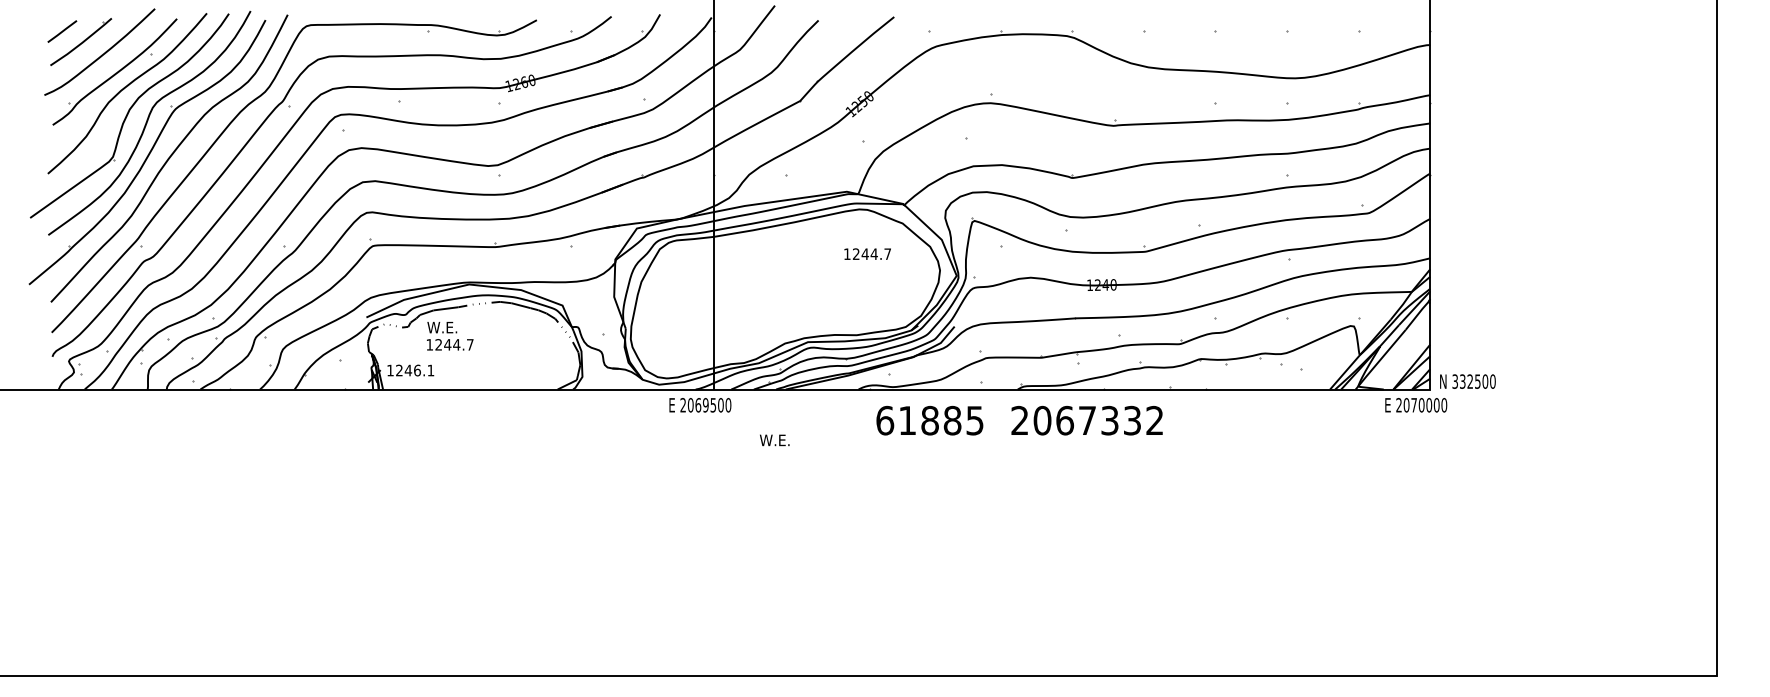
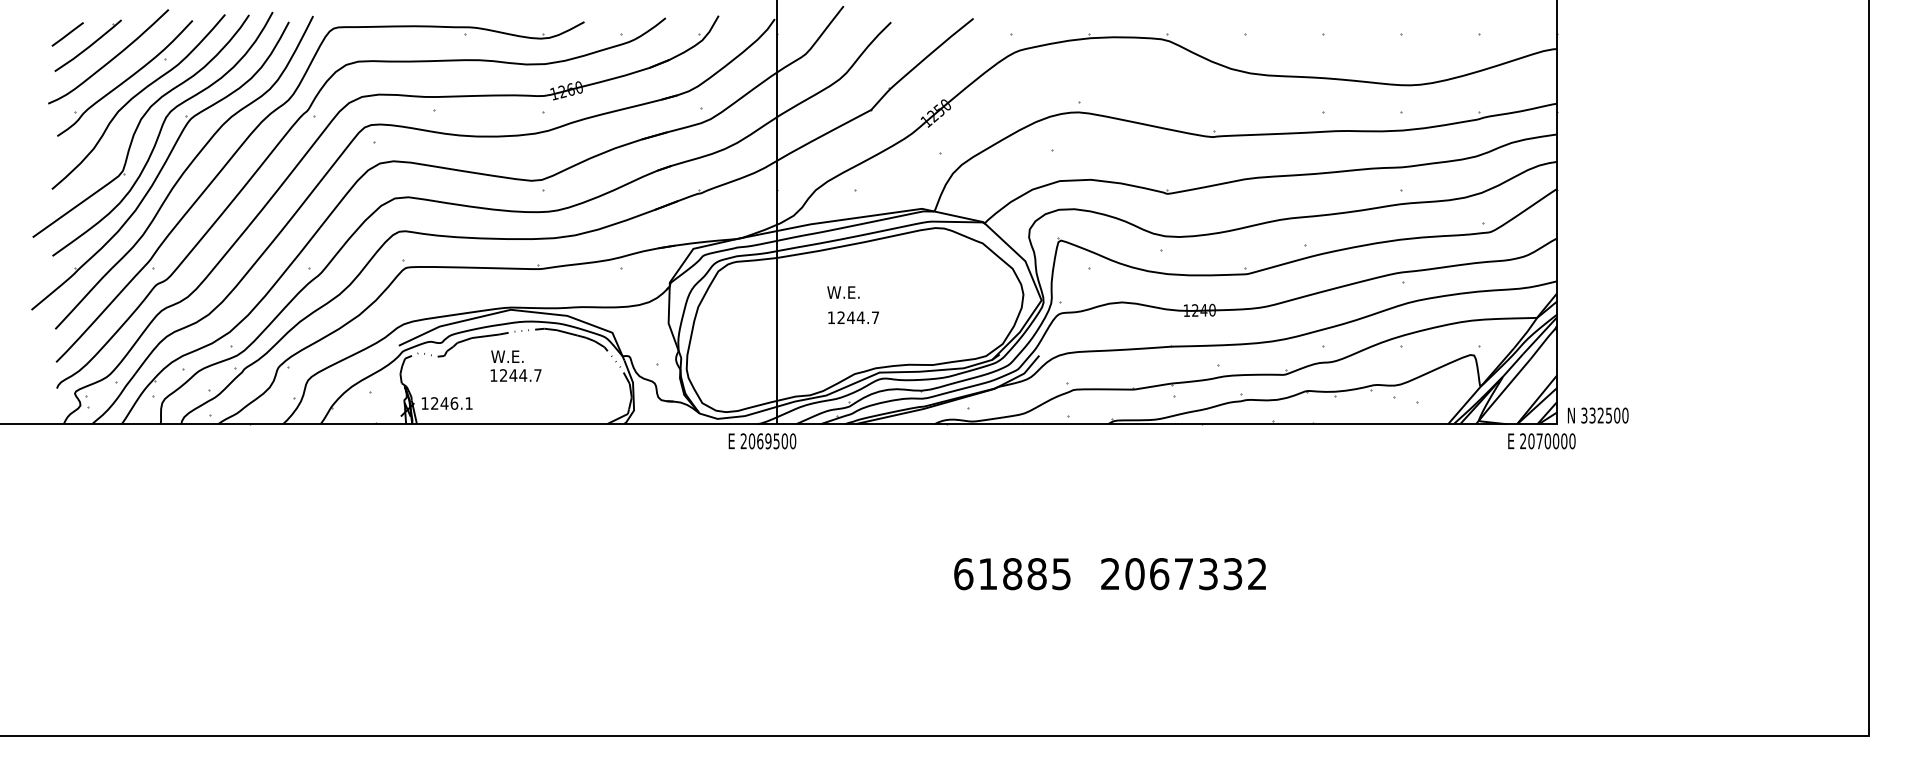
text: (867, 253) -> (853, 317), moved
text: (449, 335) -> (515, 365), moved
text: (1019, 421) -> (1109, 574), moved
text: (774, 440) -> (843, 292), moved

